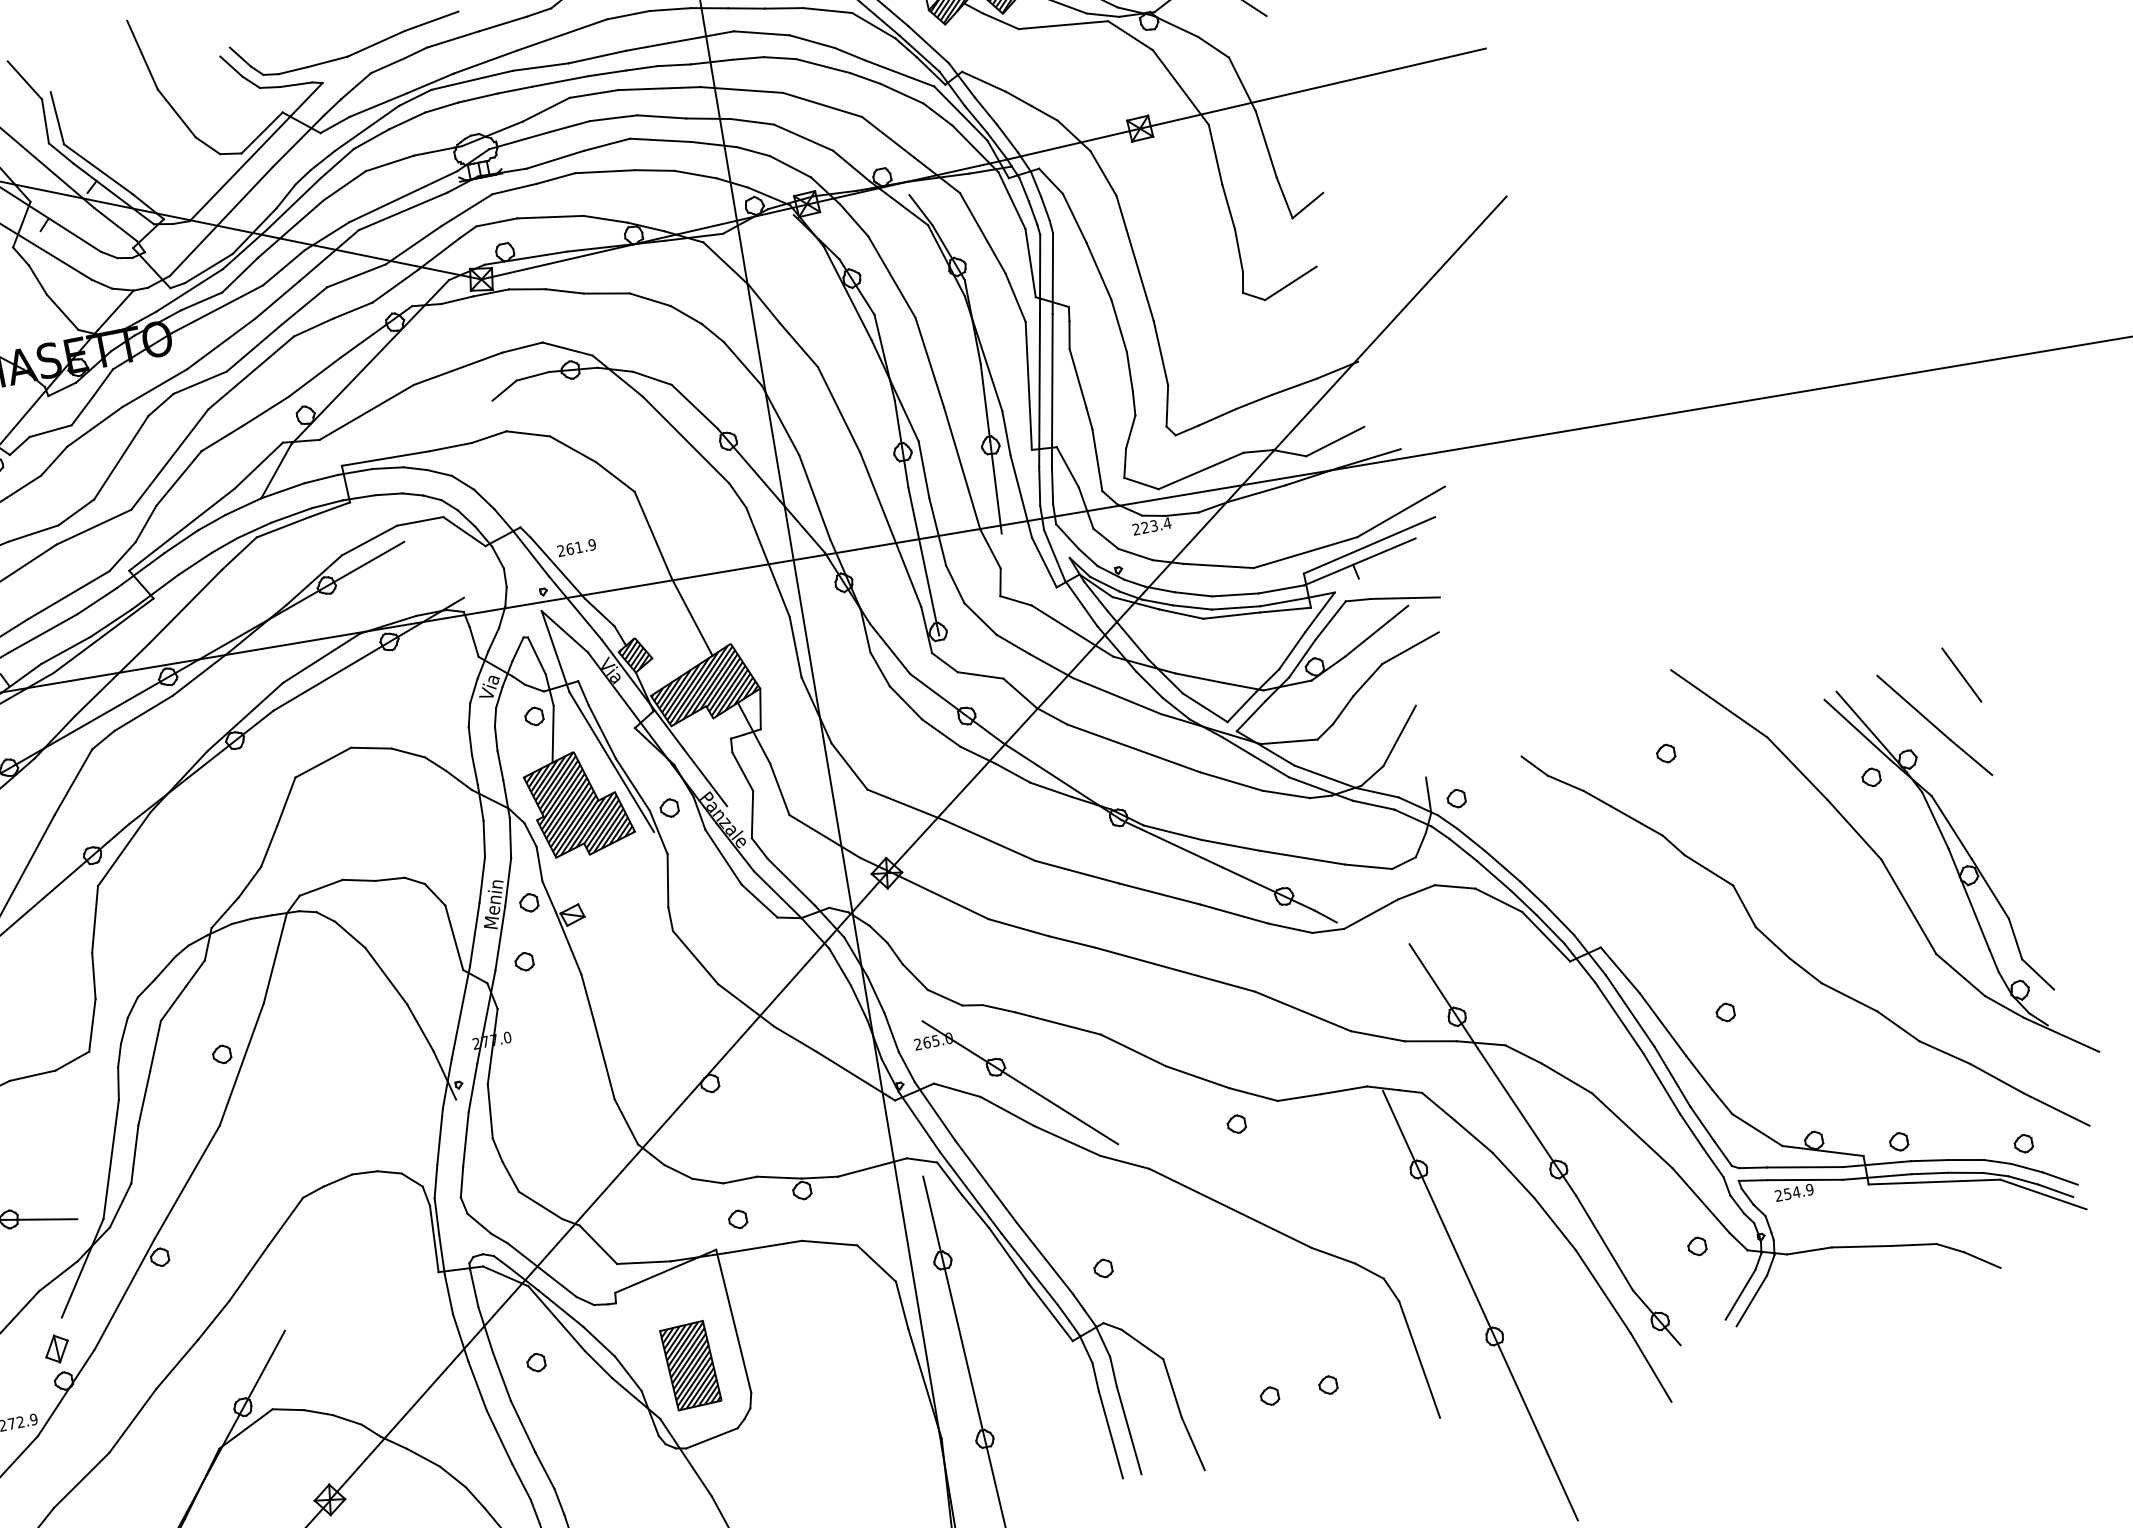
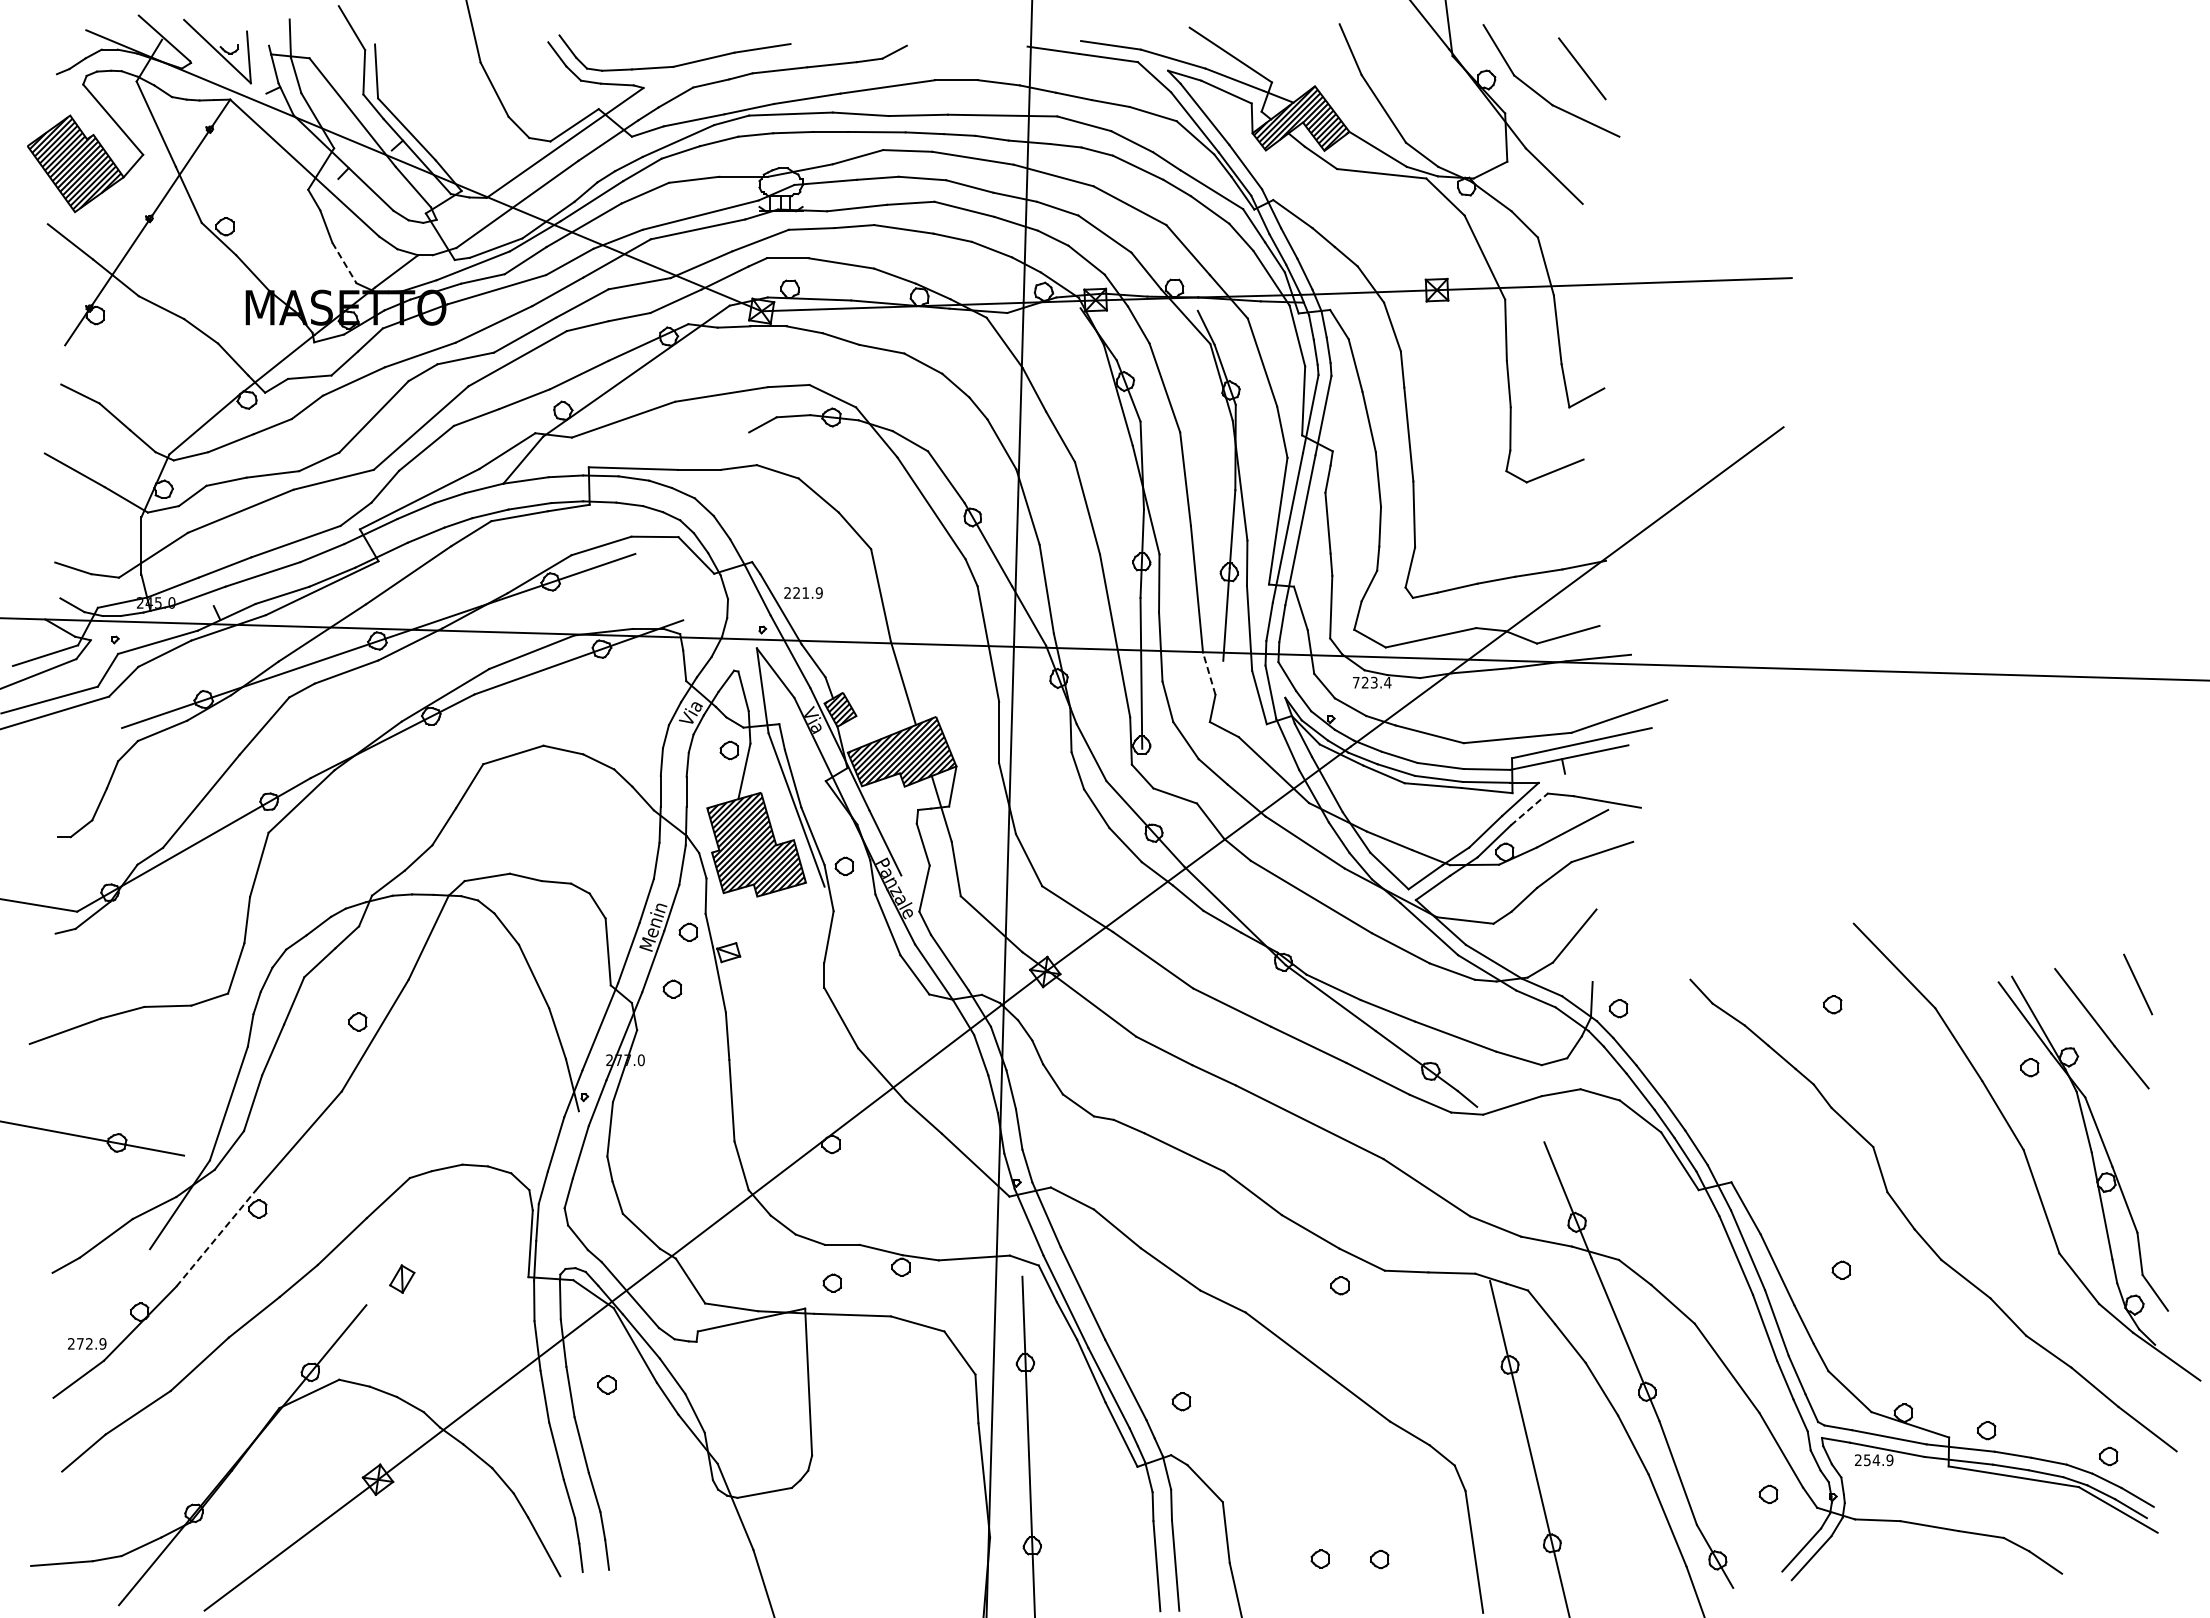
line: (62, 312) -> (344, 263), solid -> dashed
text: (1135, 529) -> (1355, 682), 223.4 -> 723.4
text: (569, 548) -> (796, 592), 261.9 -> 221.9
line: (990, 548) -> (1209, 673), solid -> dashed
line: (1330, 620) -> (1529, 809), solid -> dashed
part: (1014, 1084) -> (1129, 1203), removed
line: (125, 1294) -> (216, 1238), solid -> dashed
part: (57, 1348) -> (402, 1278), moved
part: (690, 1365) -> (757, 1417), removed

